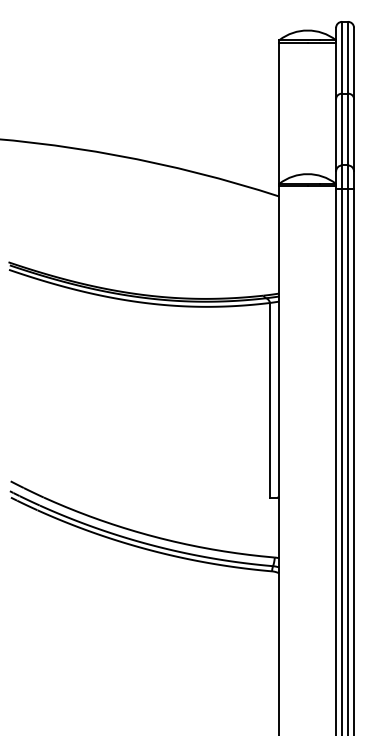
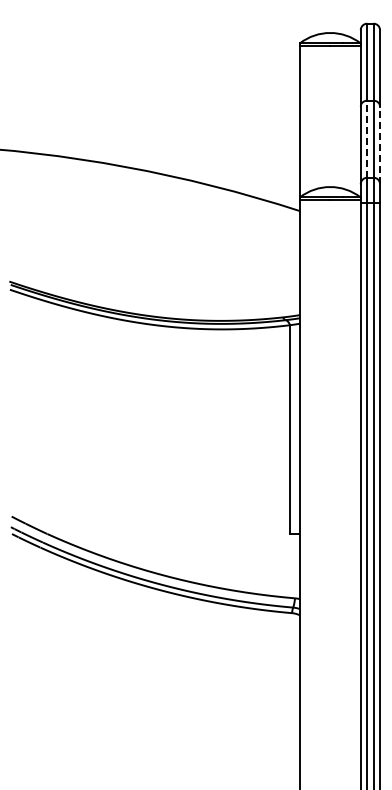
line: (342, 129) -> (367, 139), solid -> dashed
line: (354, 135) -> (380, 145), solid -> dashed

